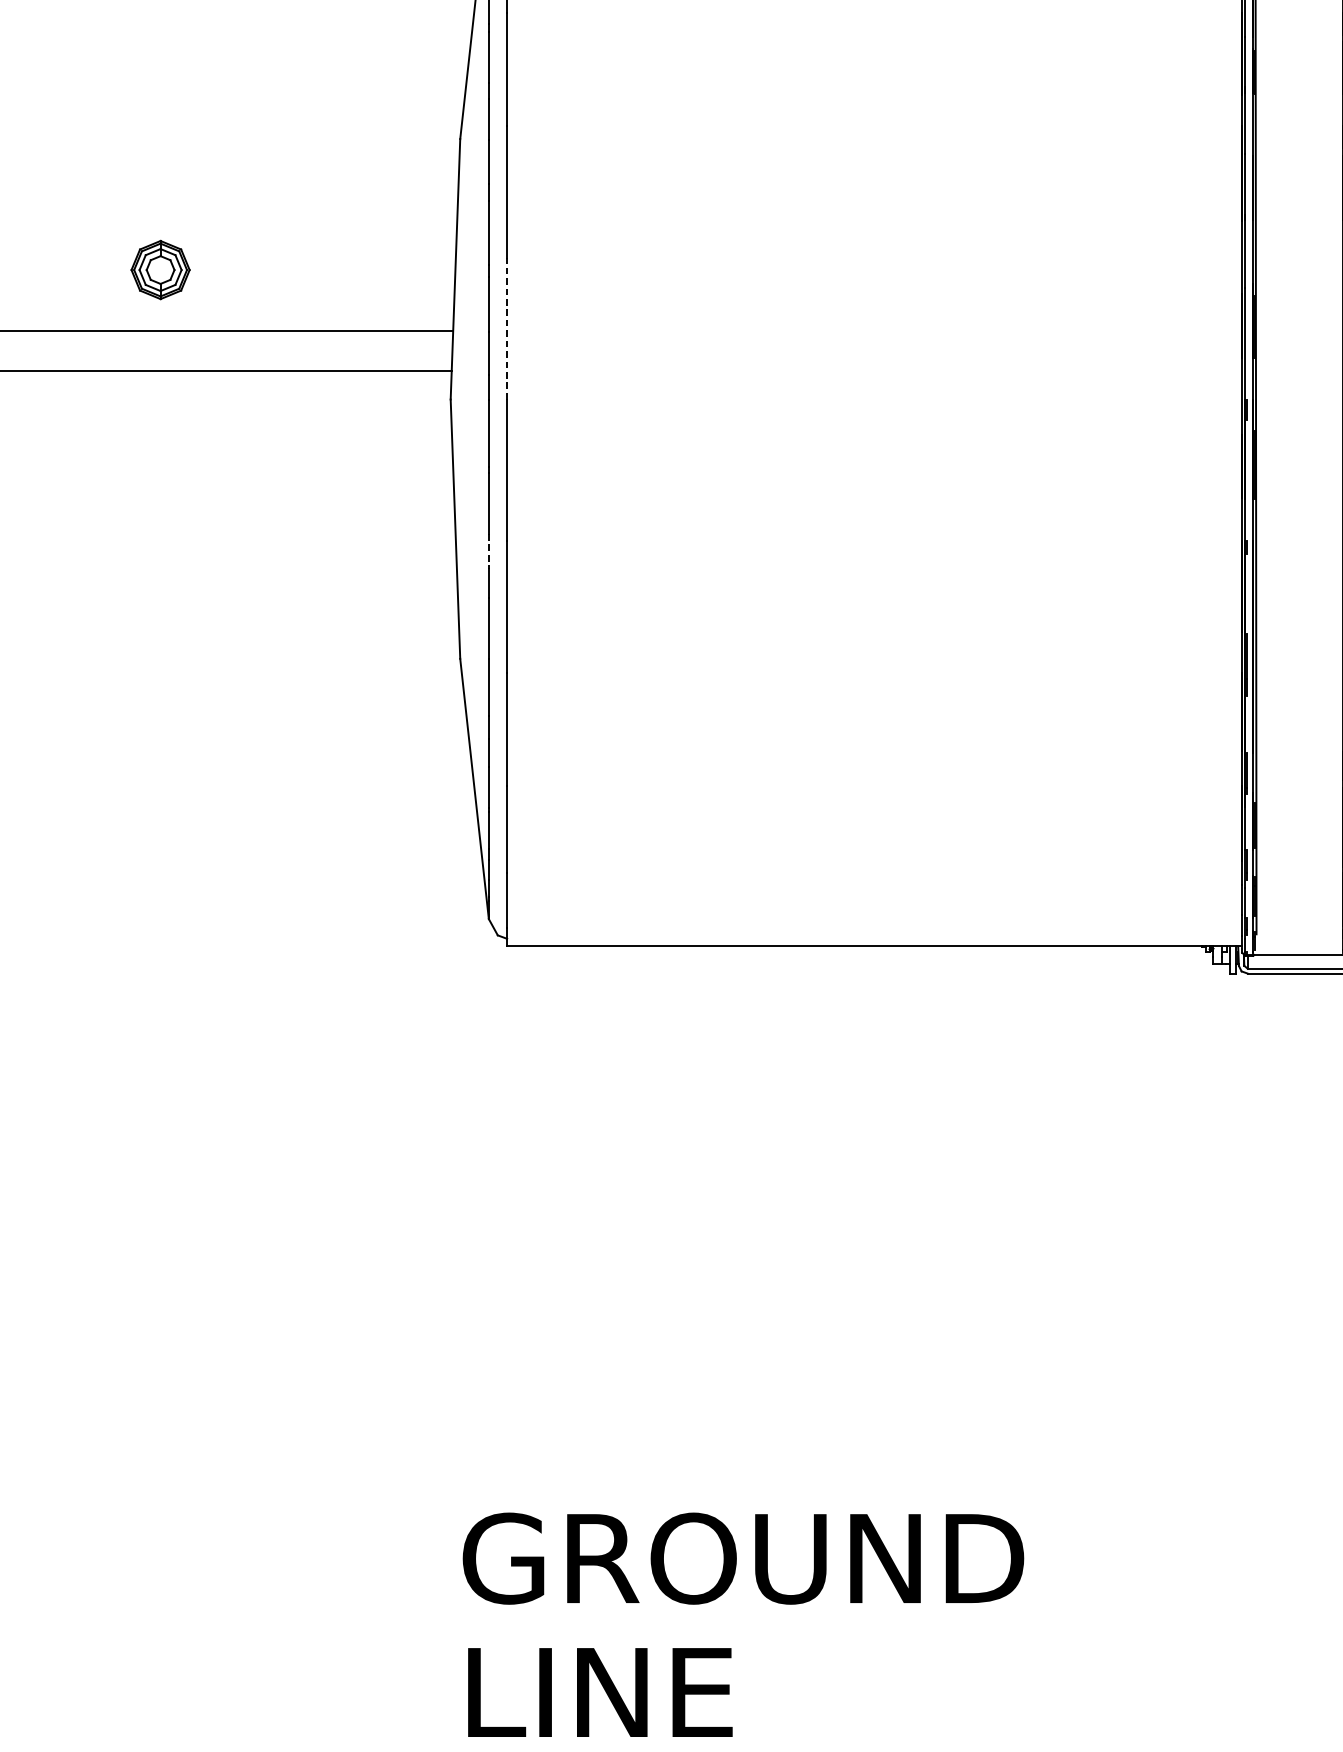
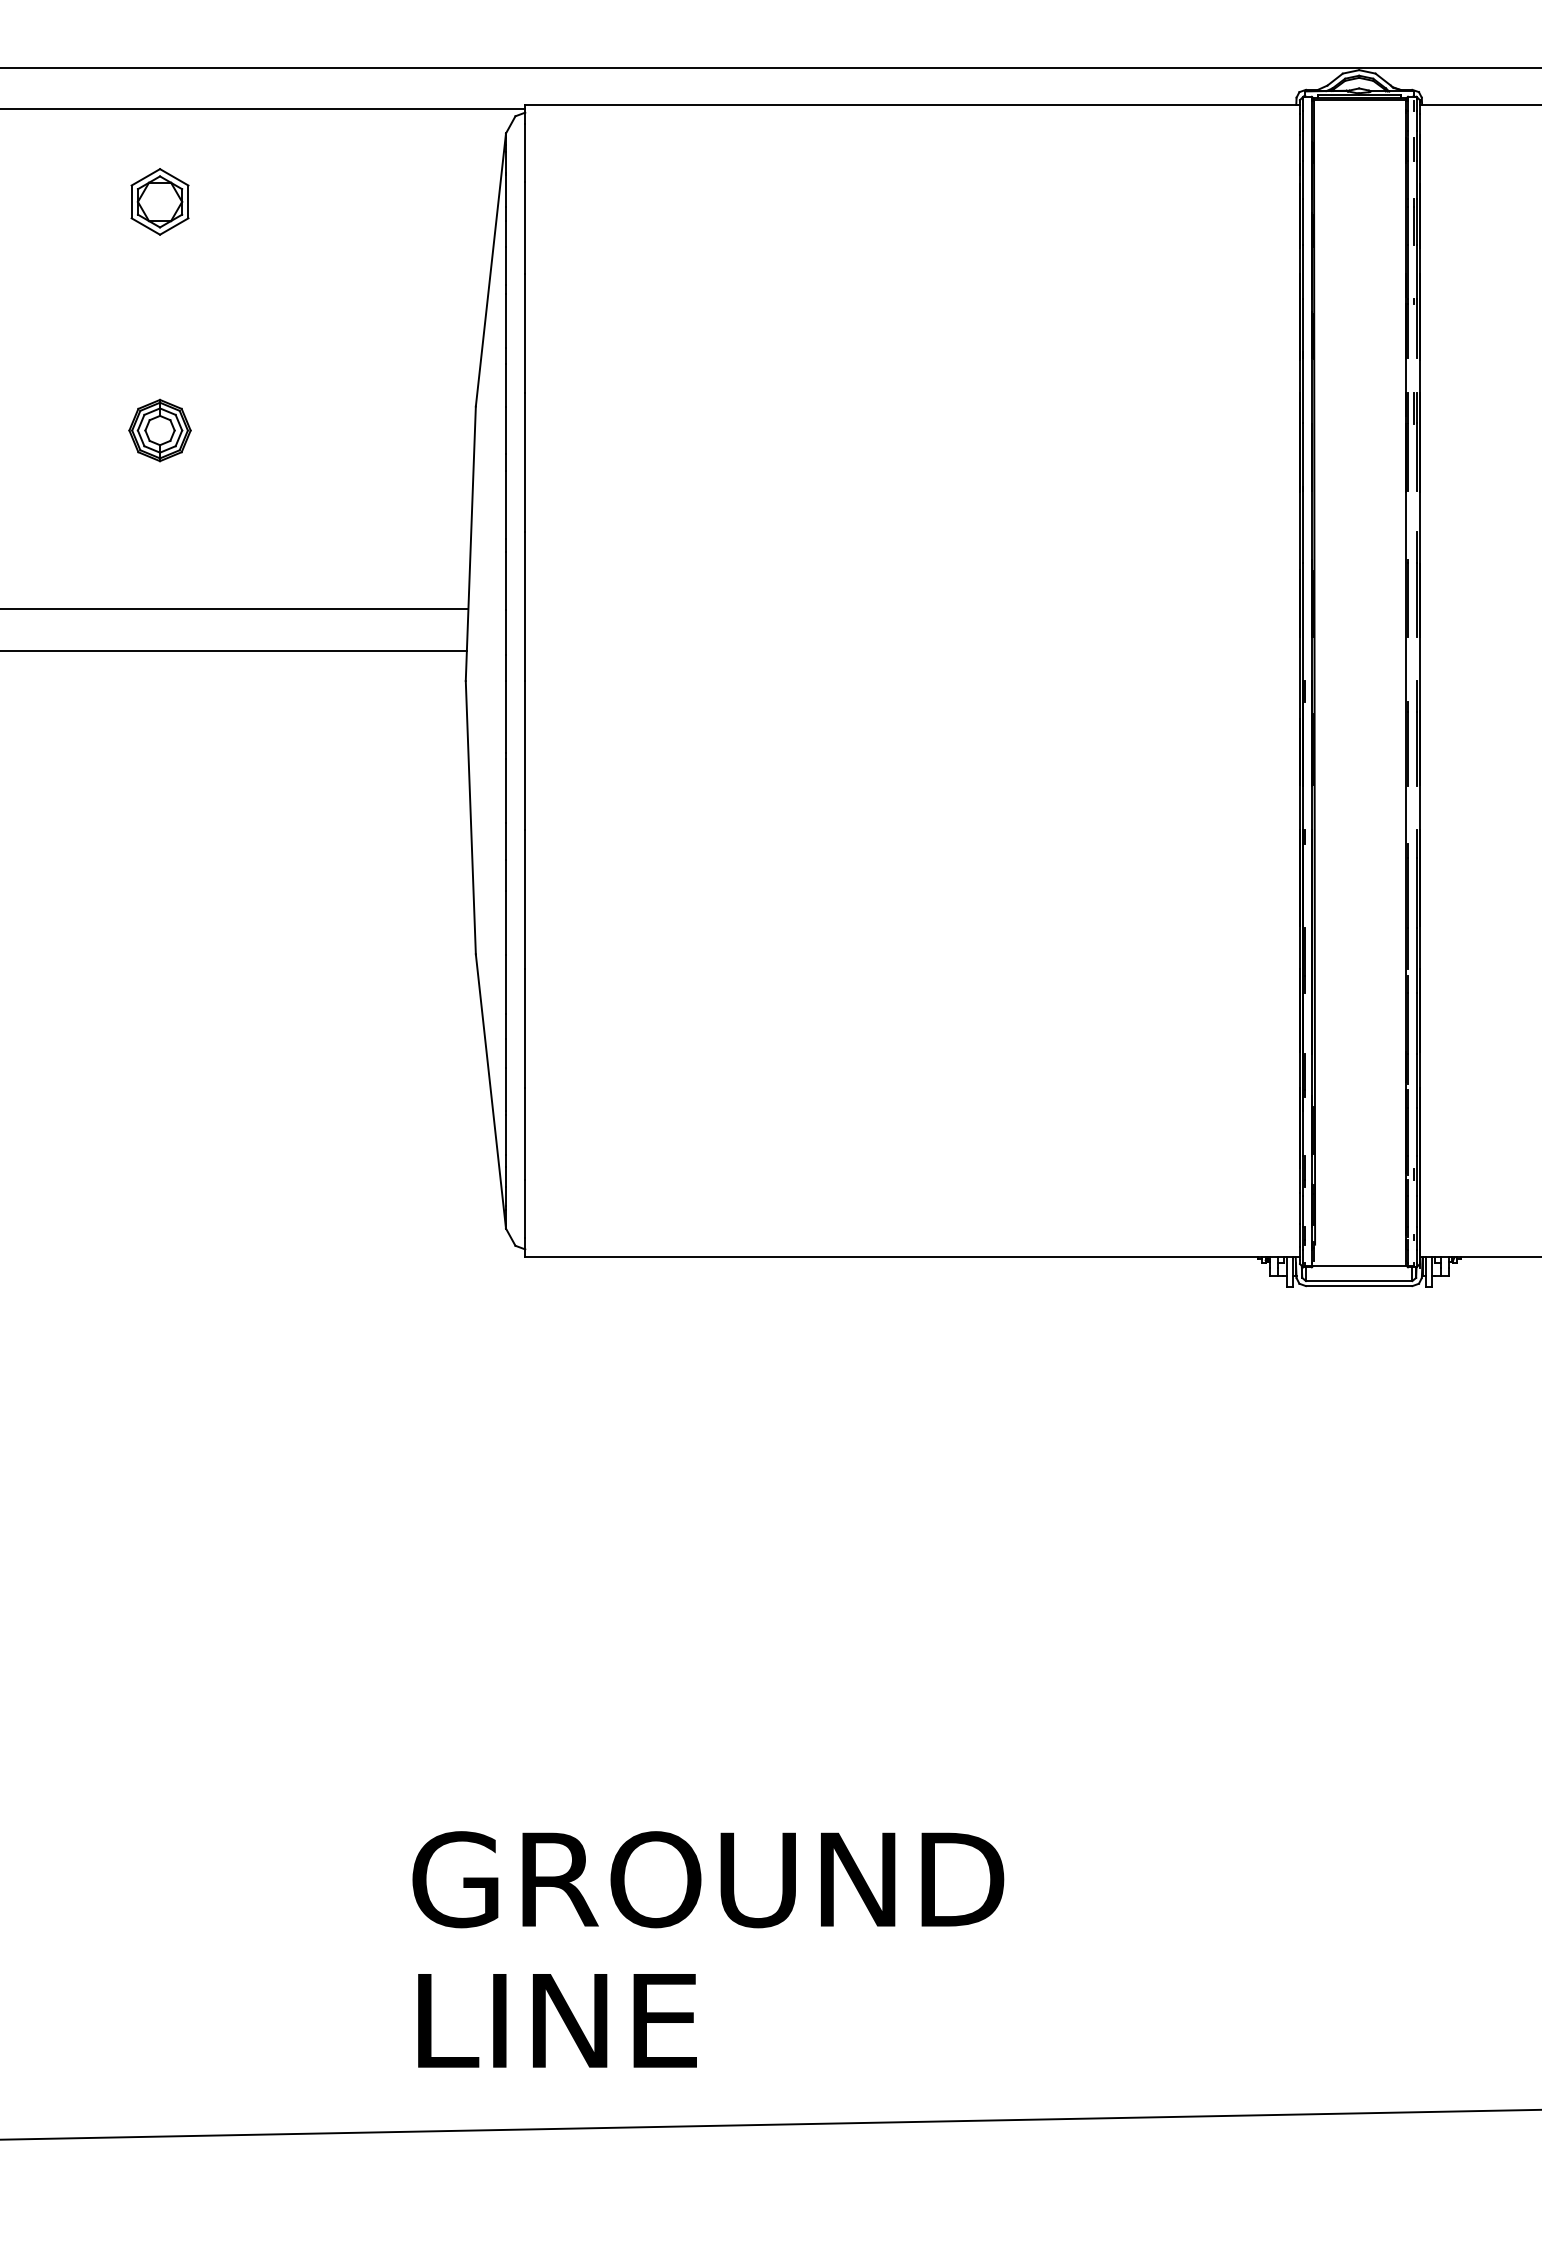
part: (160, 270) -> (159, 430), moved
line: (507, 328) -> (525, 606), dashed -> solid
line: (489, 551) -> (506, 841), dashed -> solid
text: (743, 1624) -> (708, 1949), moved

